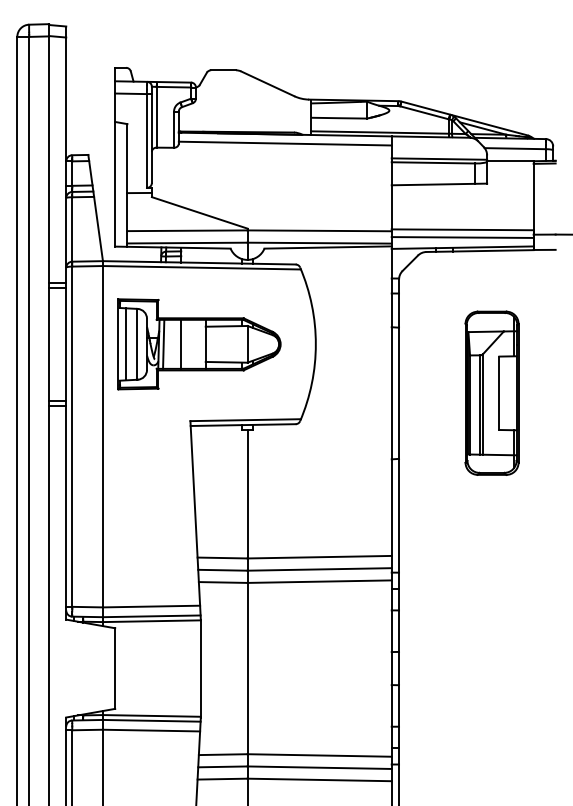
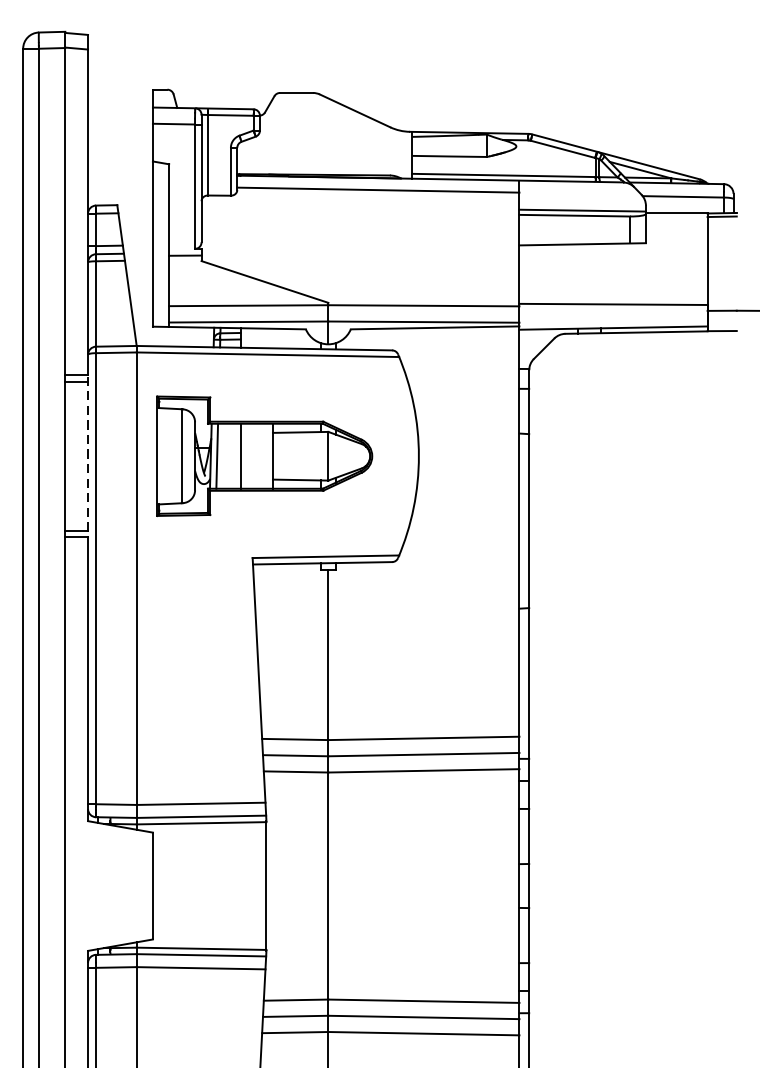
line: (462, 237) -> (613, 314), removed
line: (66, 344) -> (88, 456), solid -> dashed
line: (125, 344) -> (166, 456), removed
part: (491, 392) -> (651, 520), removed

